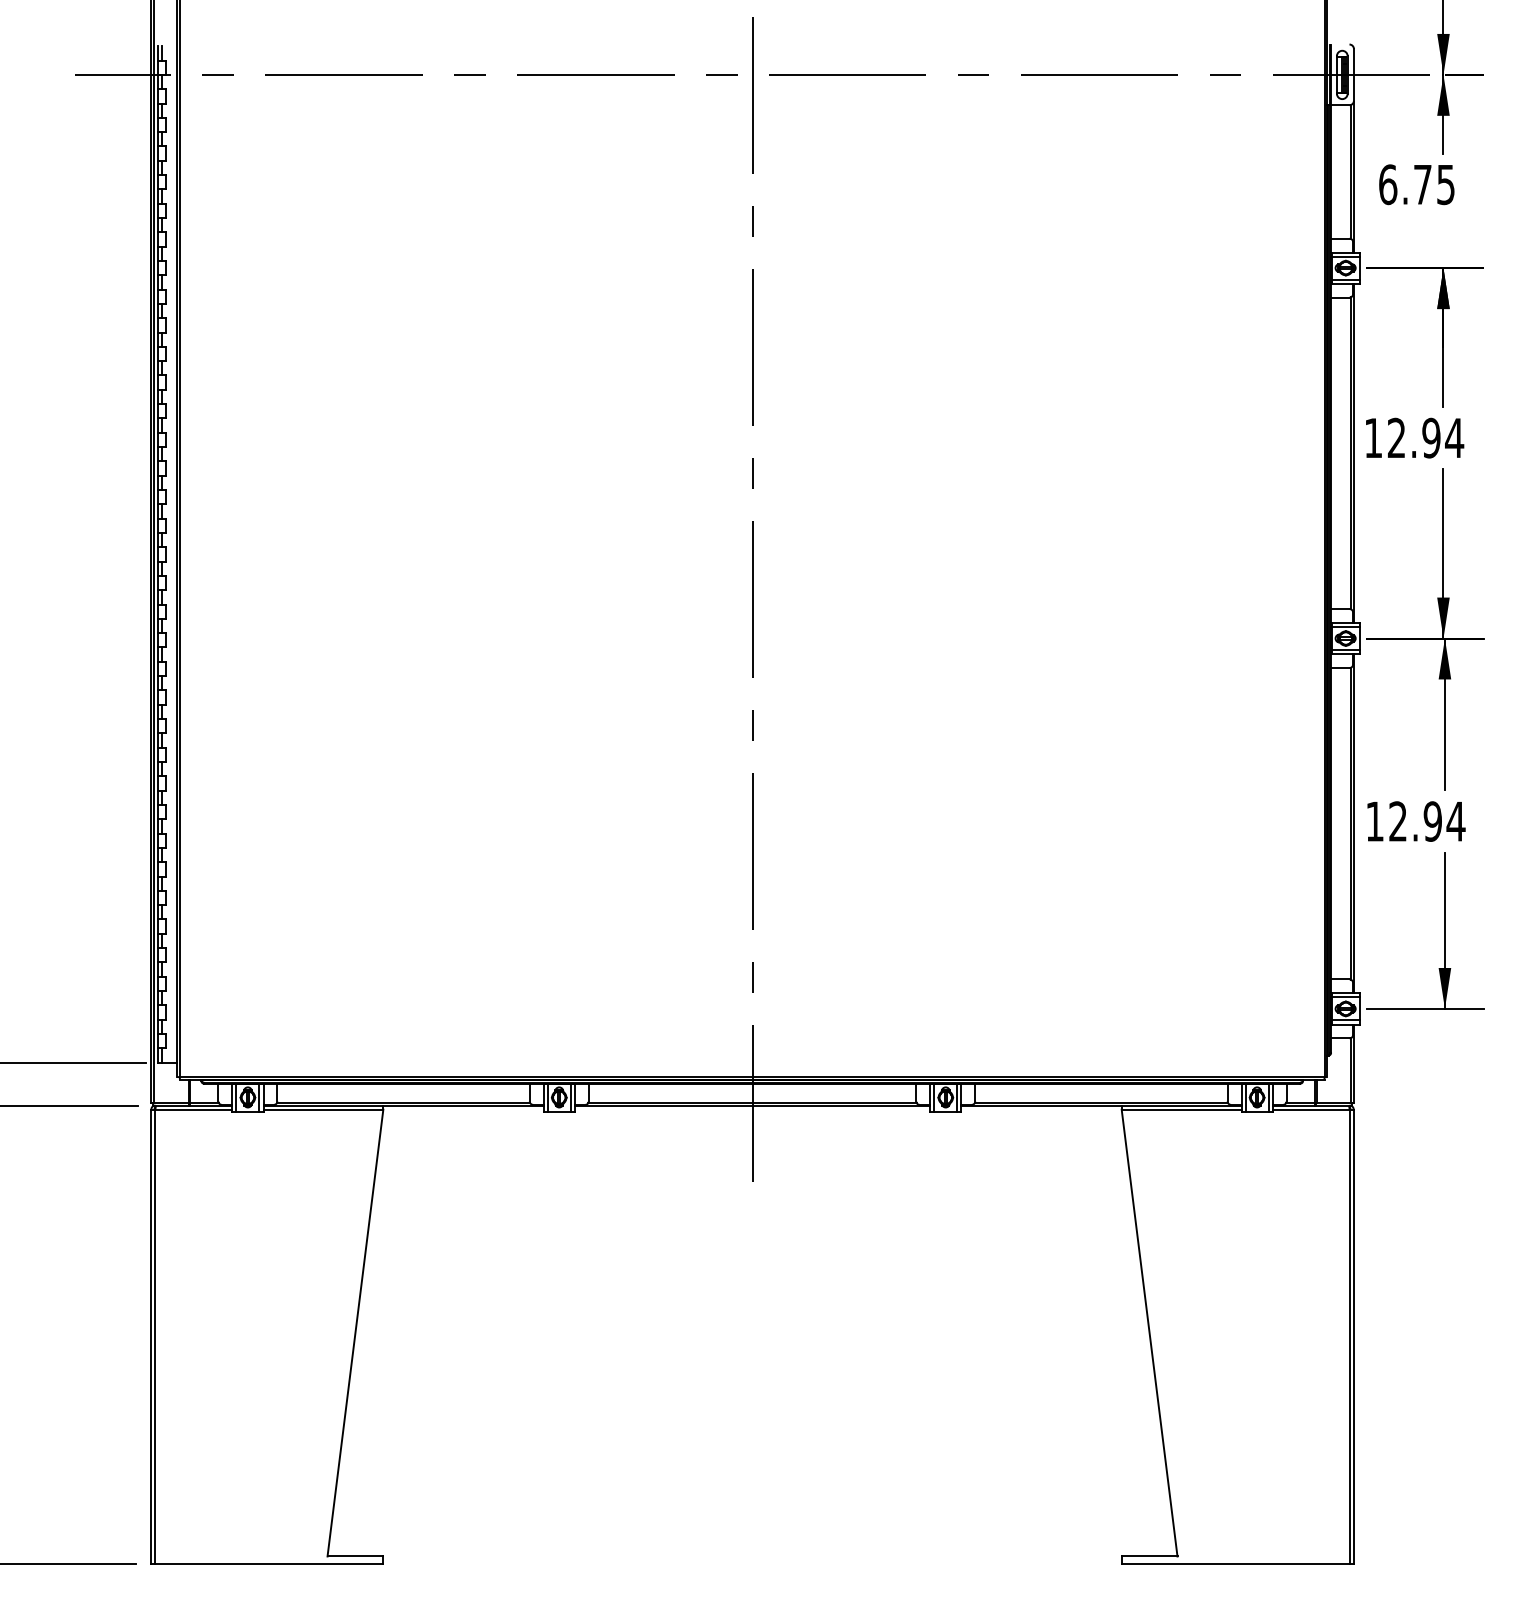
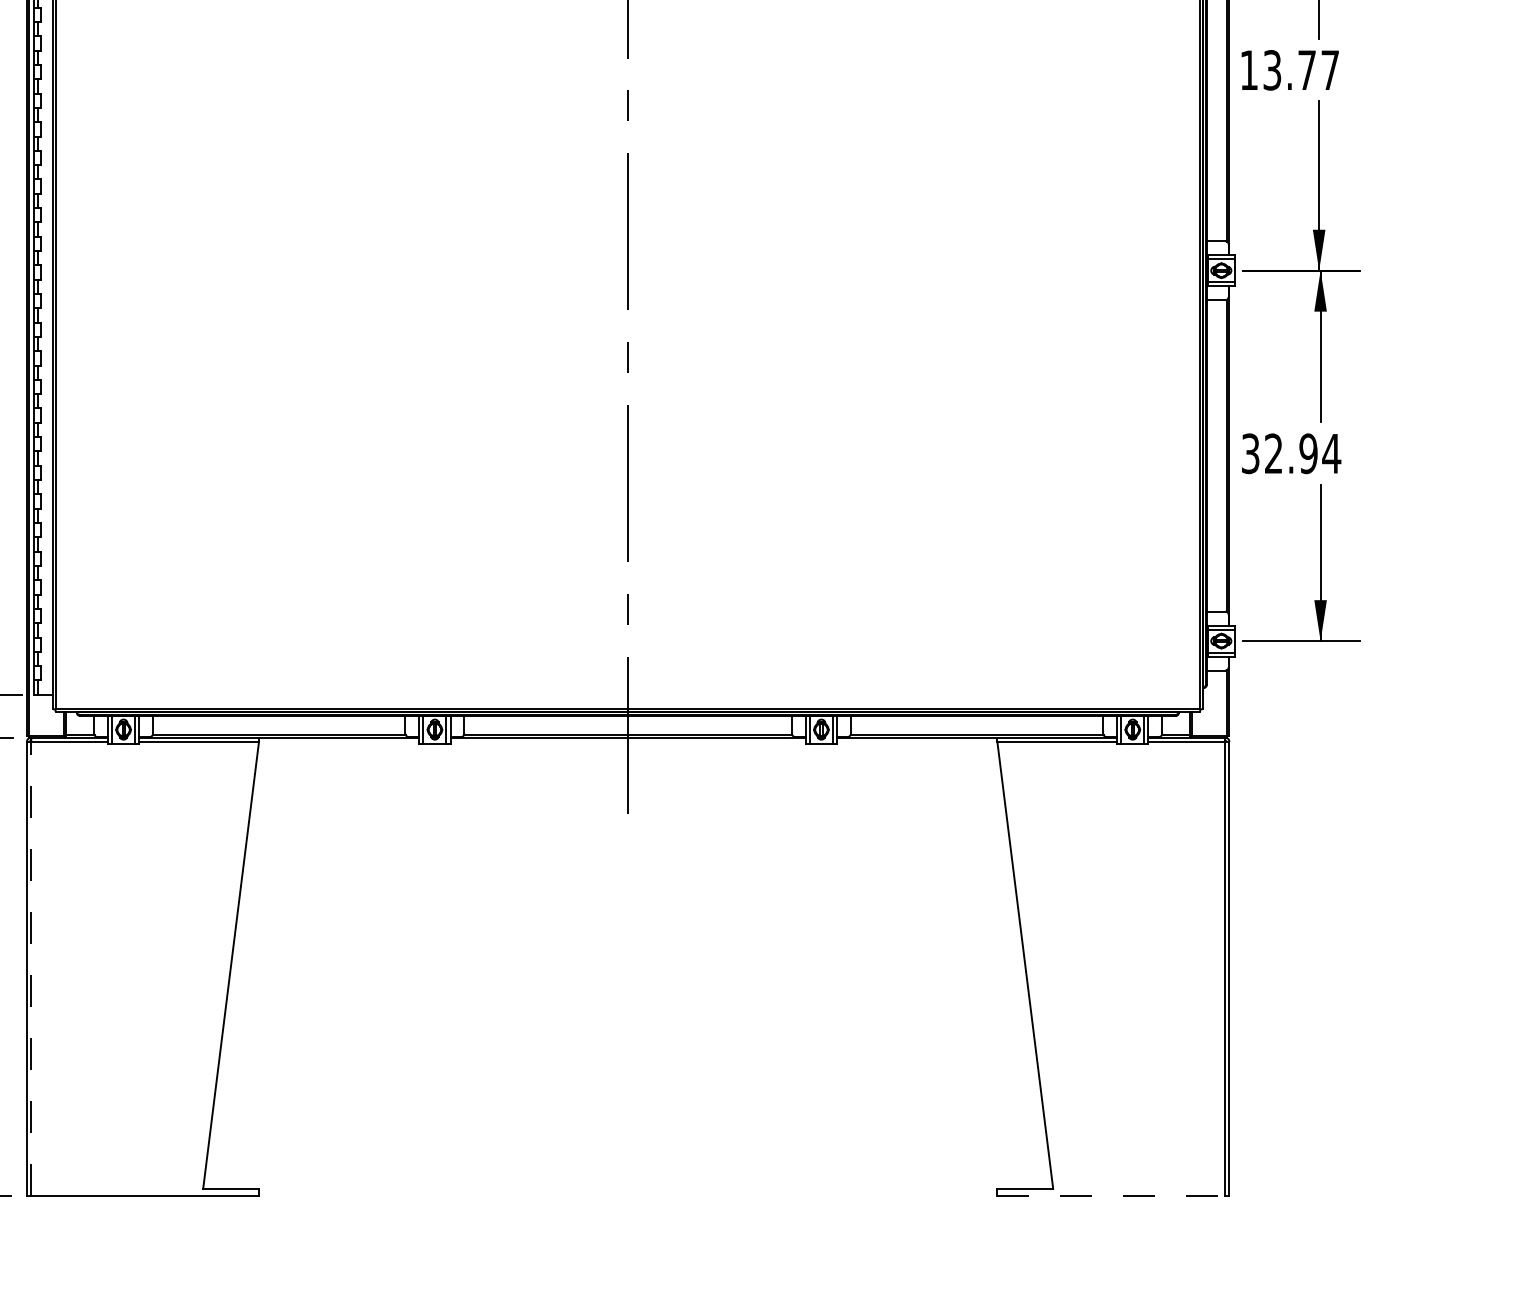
text: (1425, 437) -> (1301, 69), 12.94 -> 13.77
text: (1374, 821) -> (1250, 453), 12.94 -> 32.94
line: (155, 1336) -> (31, 968), solid -> dashed
line: (1235, 1563) -> (1111, 1195), solid -> dashed

